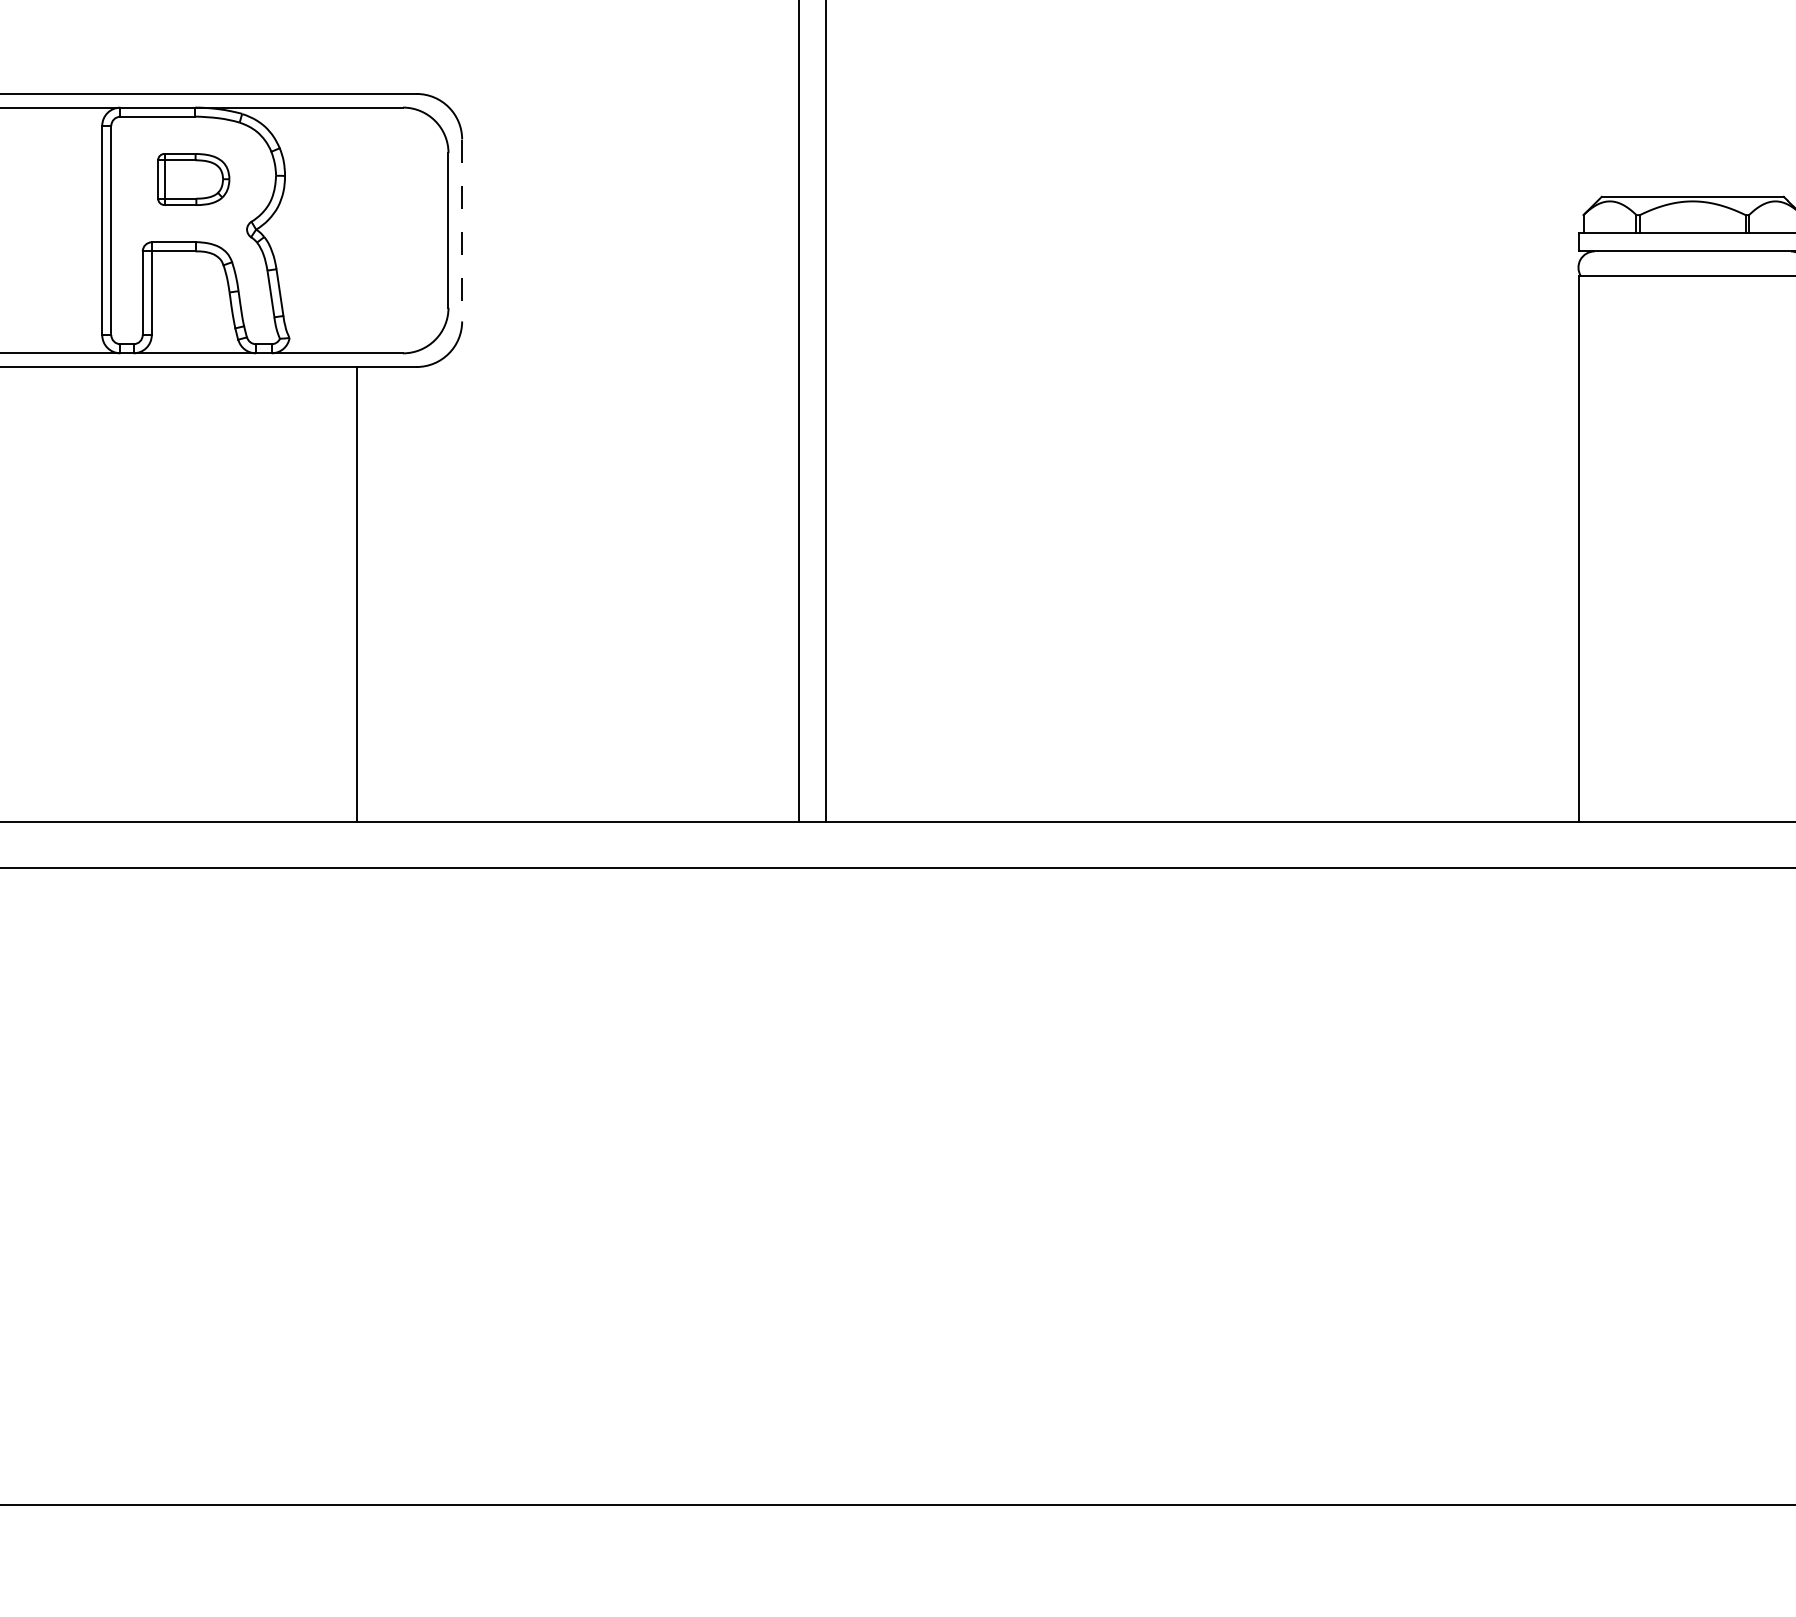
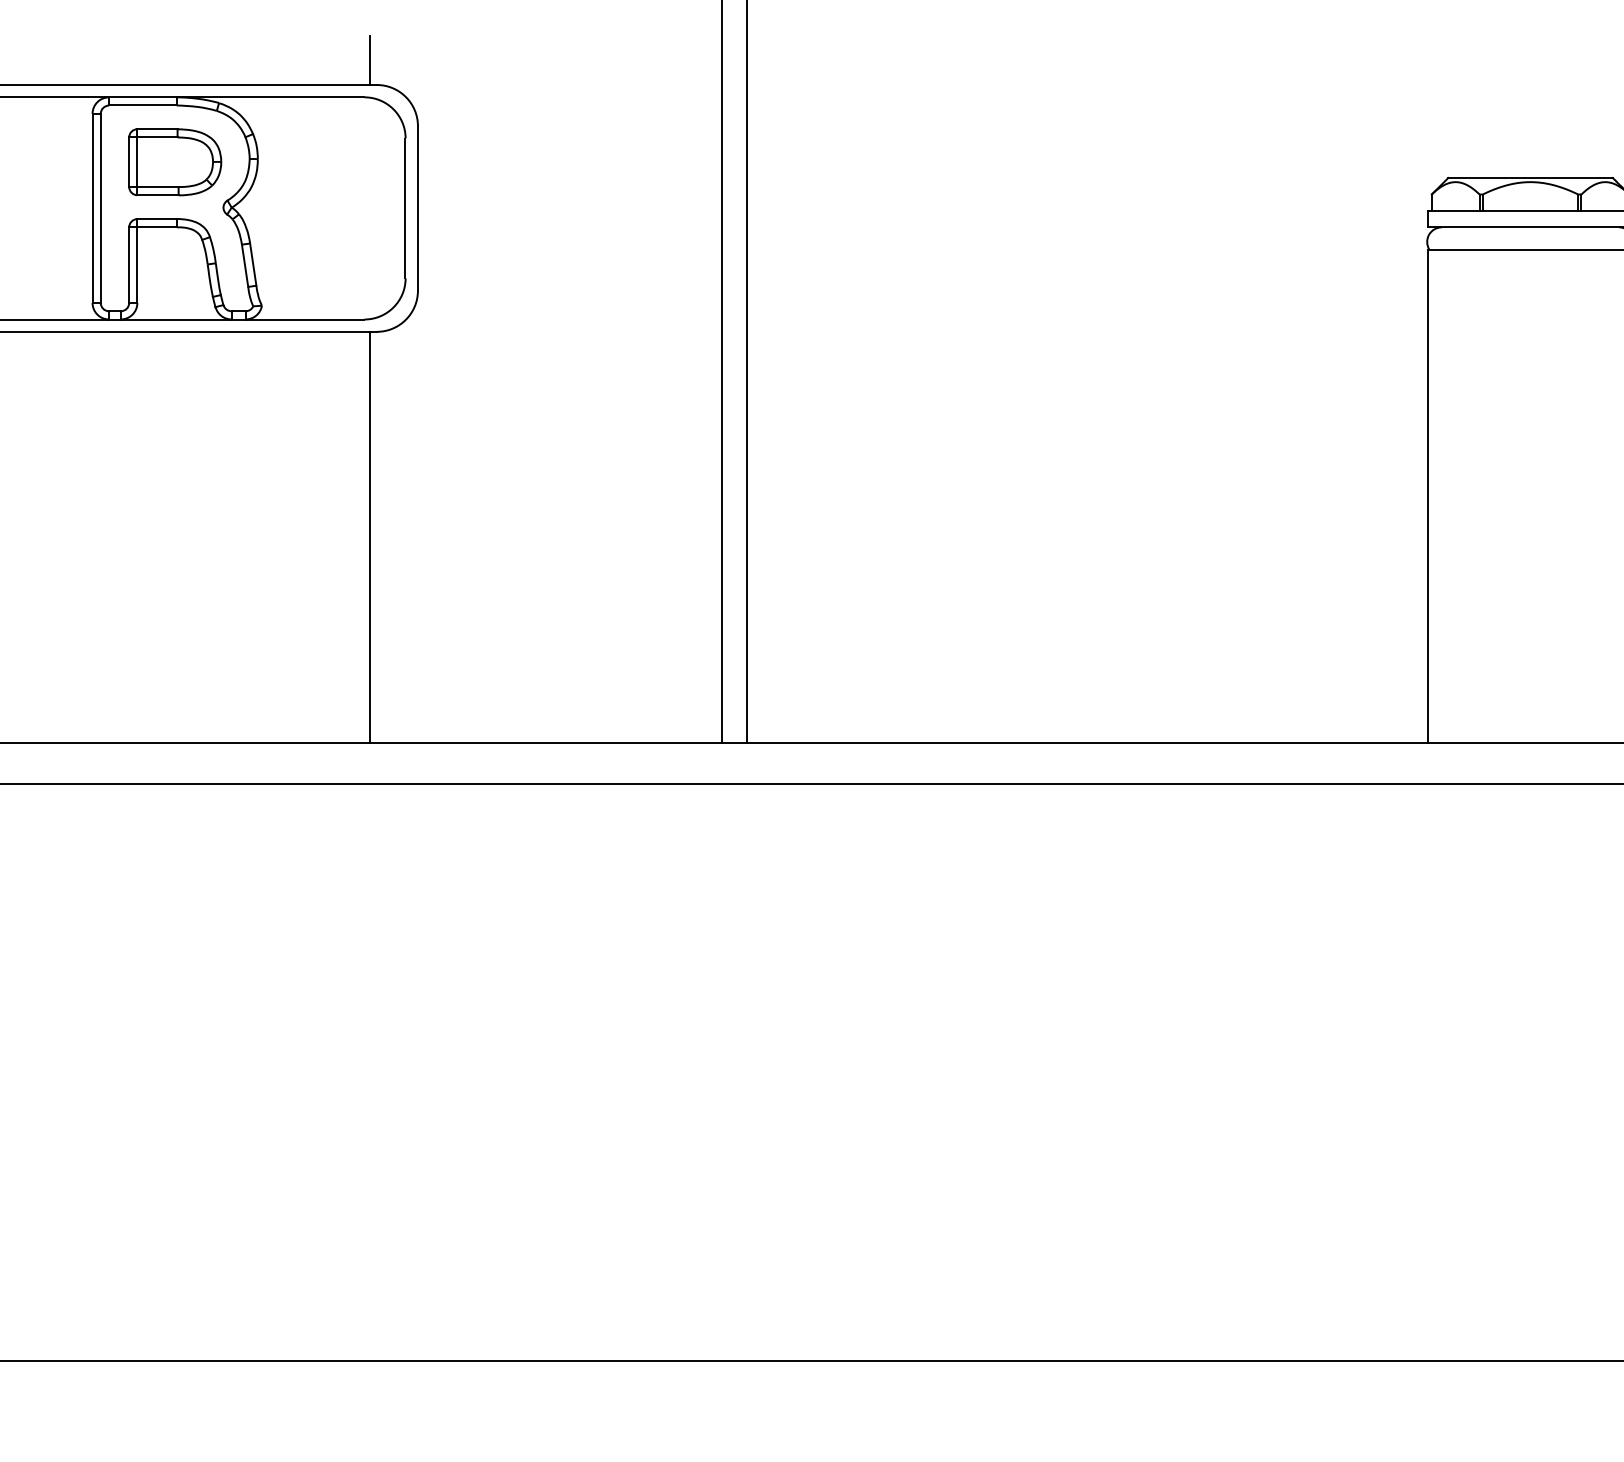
line: (408, 66) -> (369, 60), added
part: (193, 179) -> (175, 162), size x1.43
line: (461, 230) -> (417, 208), dashed -> solid
line: (356, 594) -> (369, 537), moved

